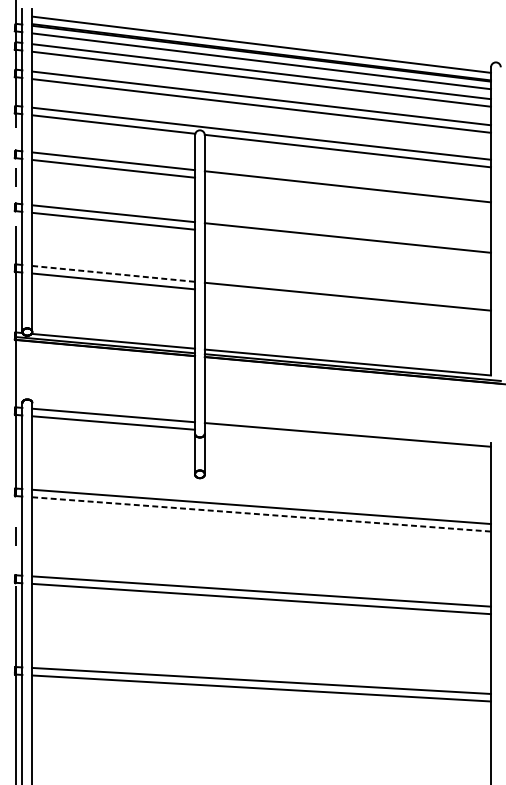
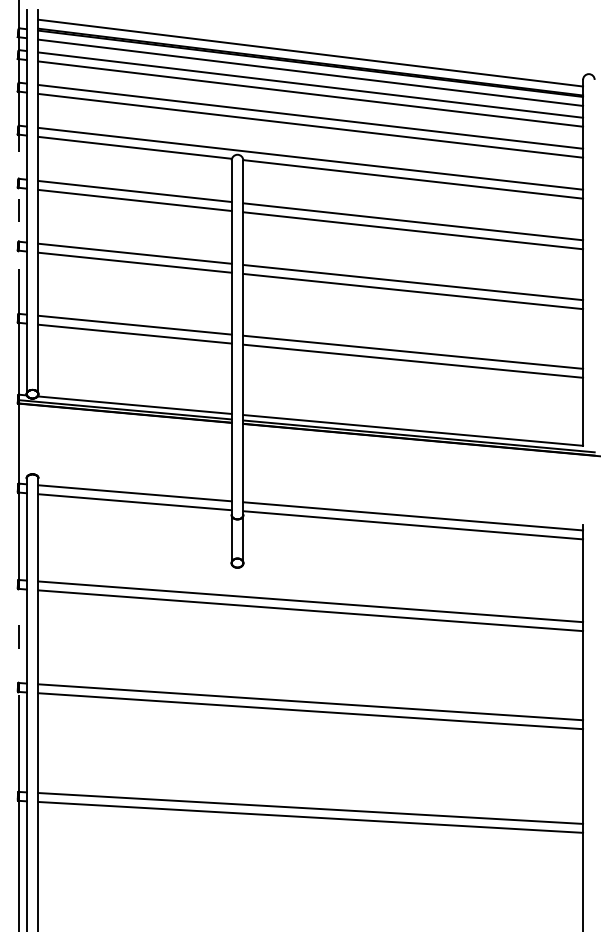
line: (348, 194) -> (413, 230), added
line: (348, 245) -> (413, 291), added
line: (114, 274) -> (135, 325), dashed -> solid
line: (348, 303) -> (413, 360), added
line: (348, 442) -> (413, 525), added
line: (262, 514) -> (311, 610), dashed -> solid

